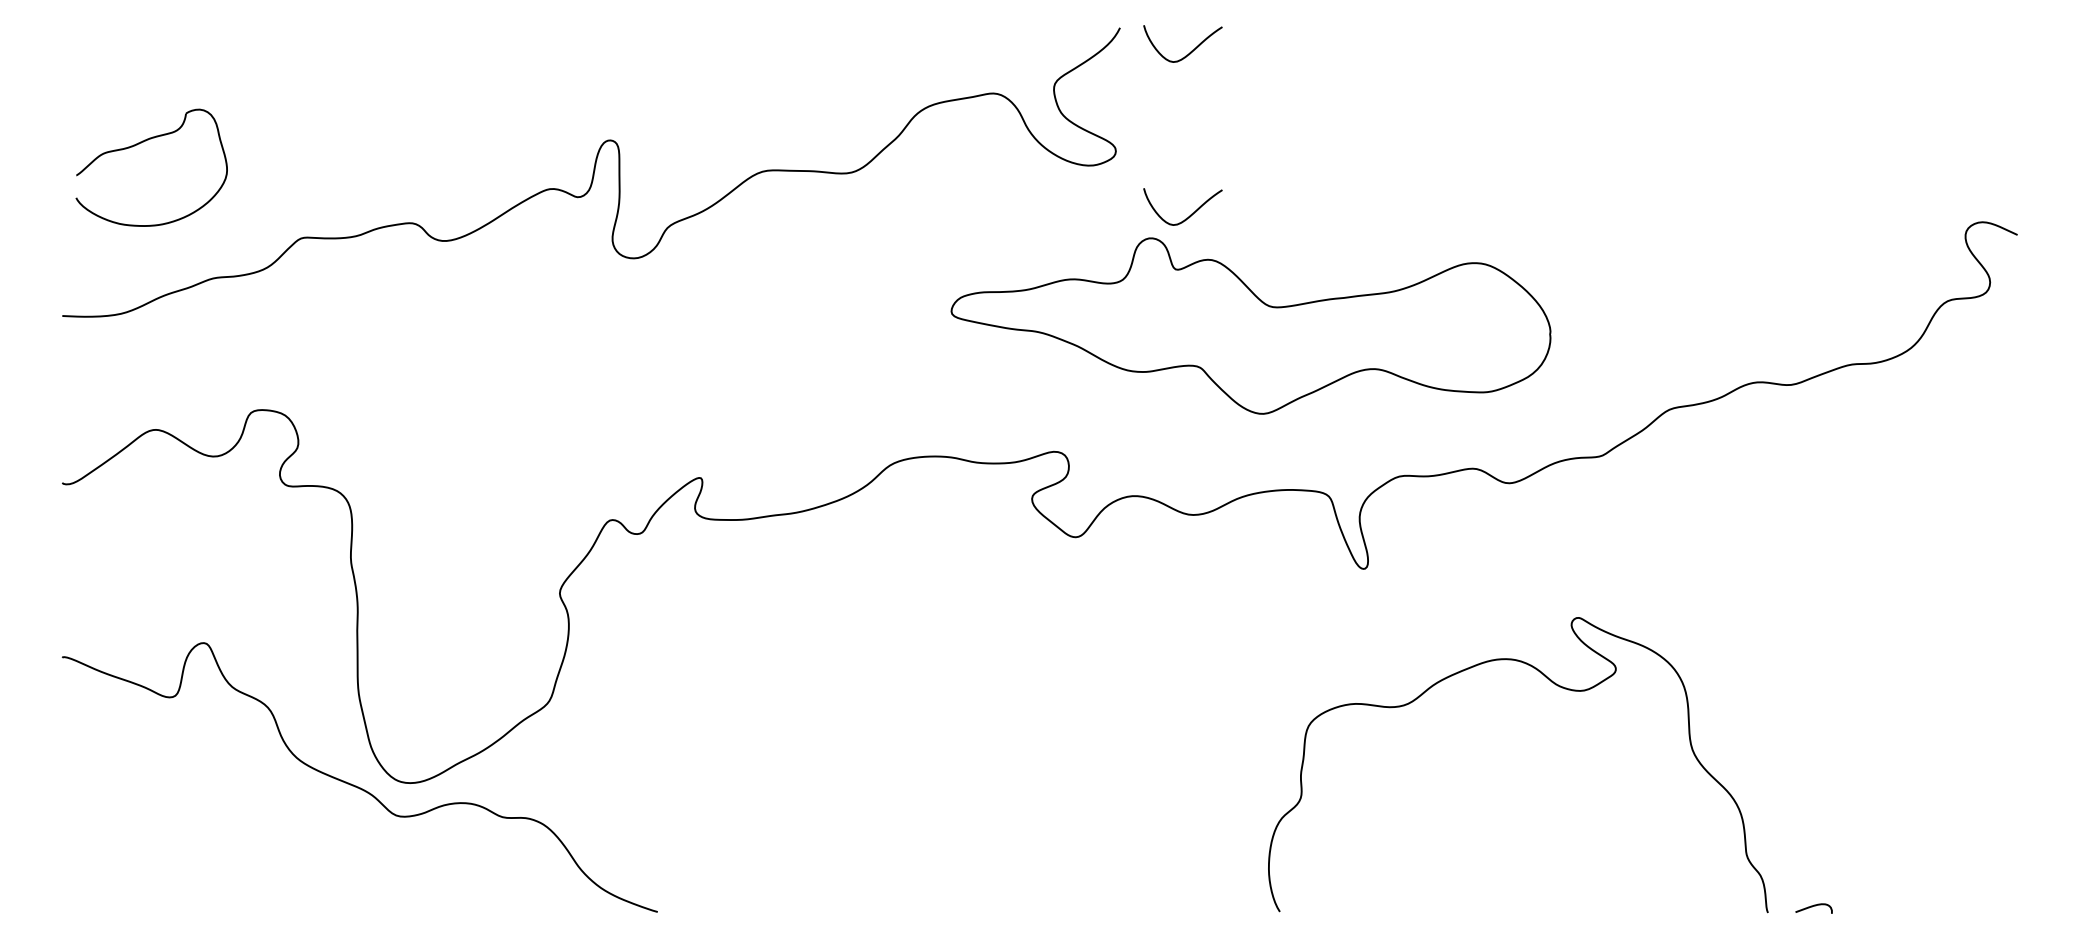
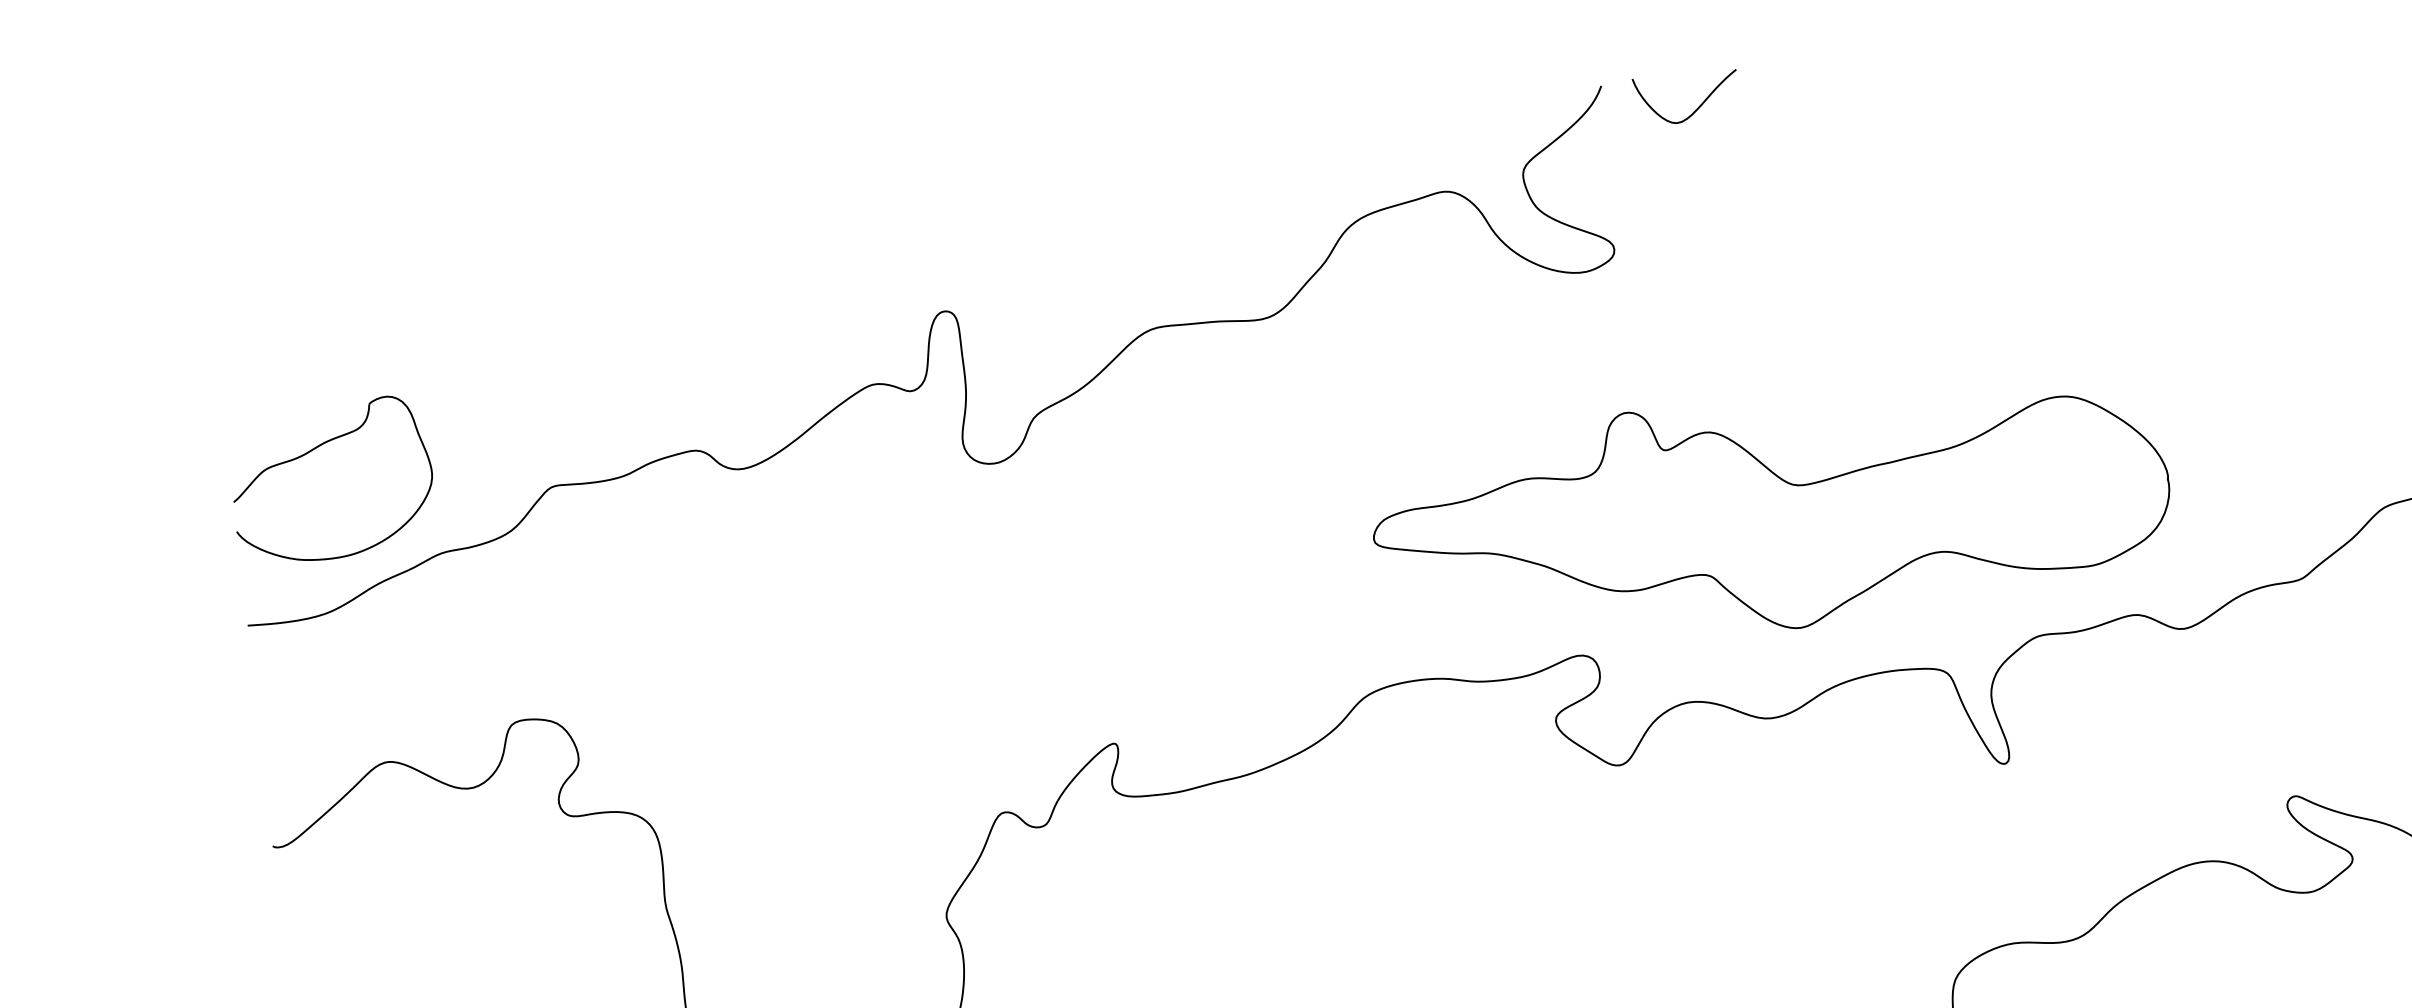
part: (139, 144) -> (312, 451), moved
curve: (1190, 214) -> (1722, 321), removed
part: (1250, 325) -> (1770, 513), moved

